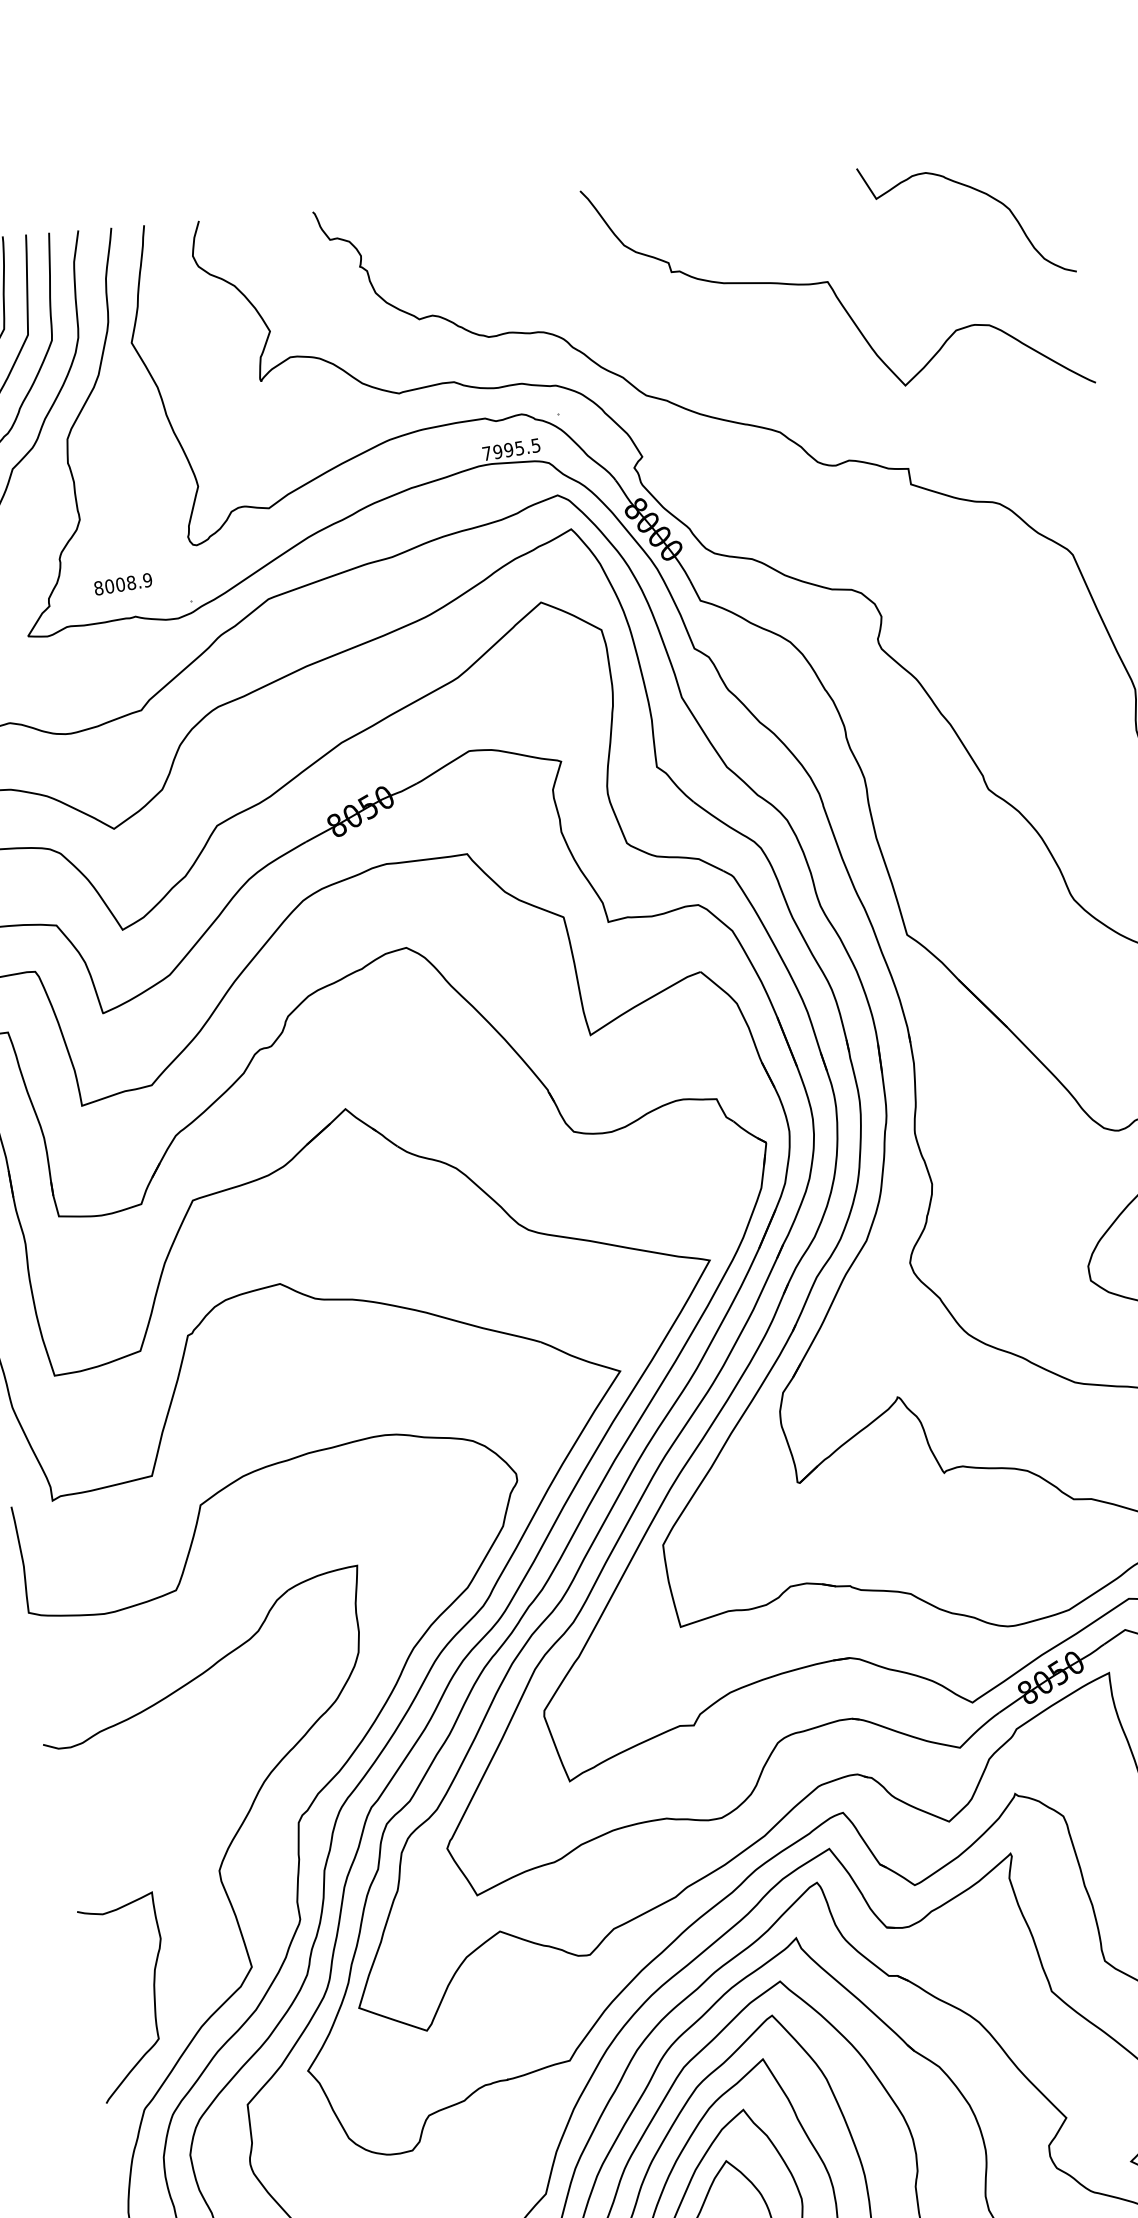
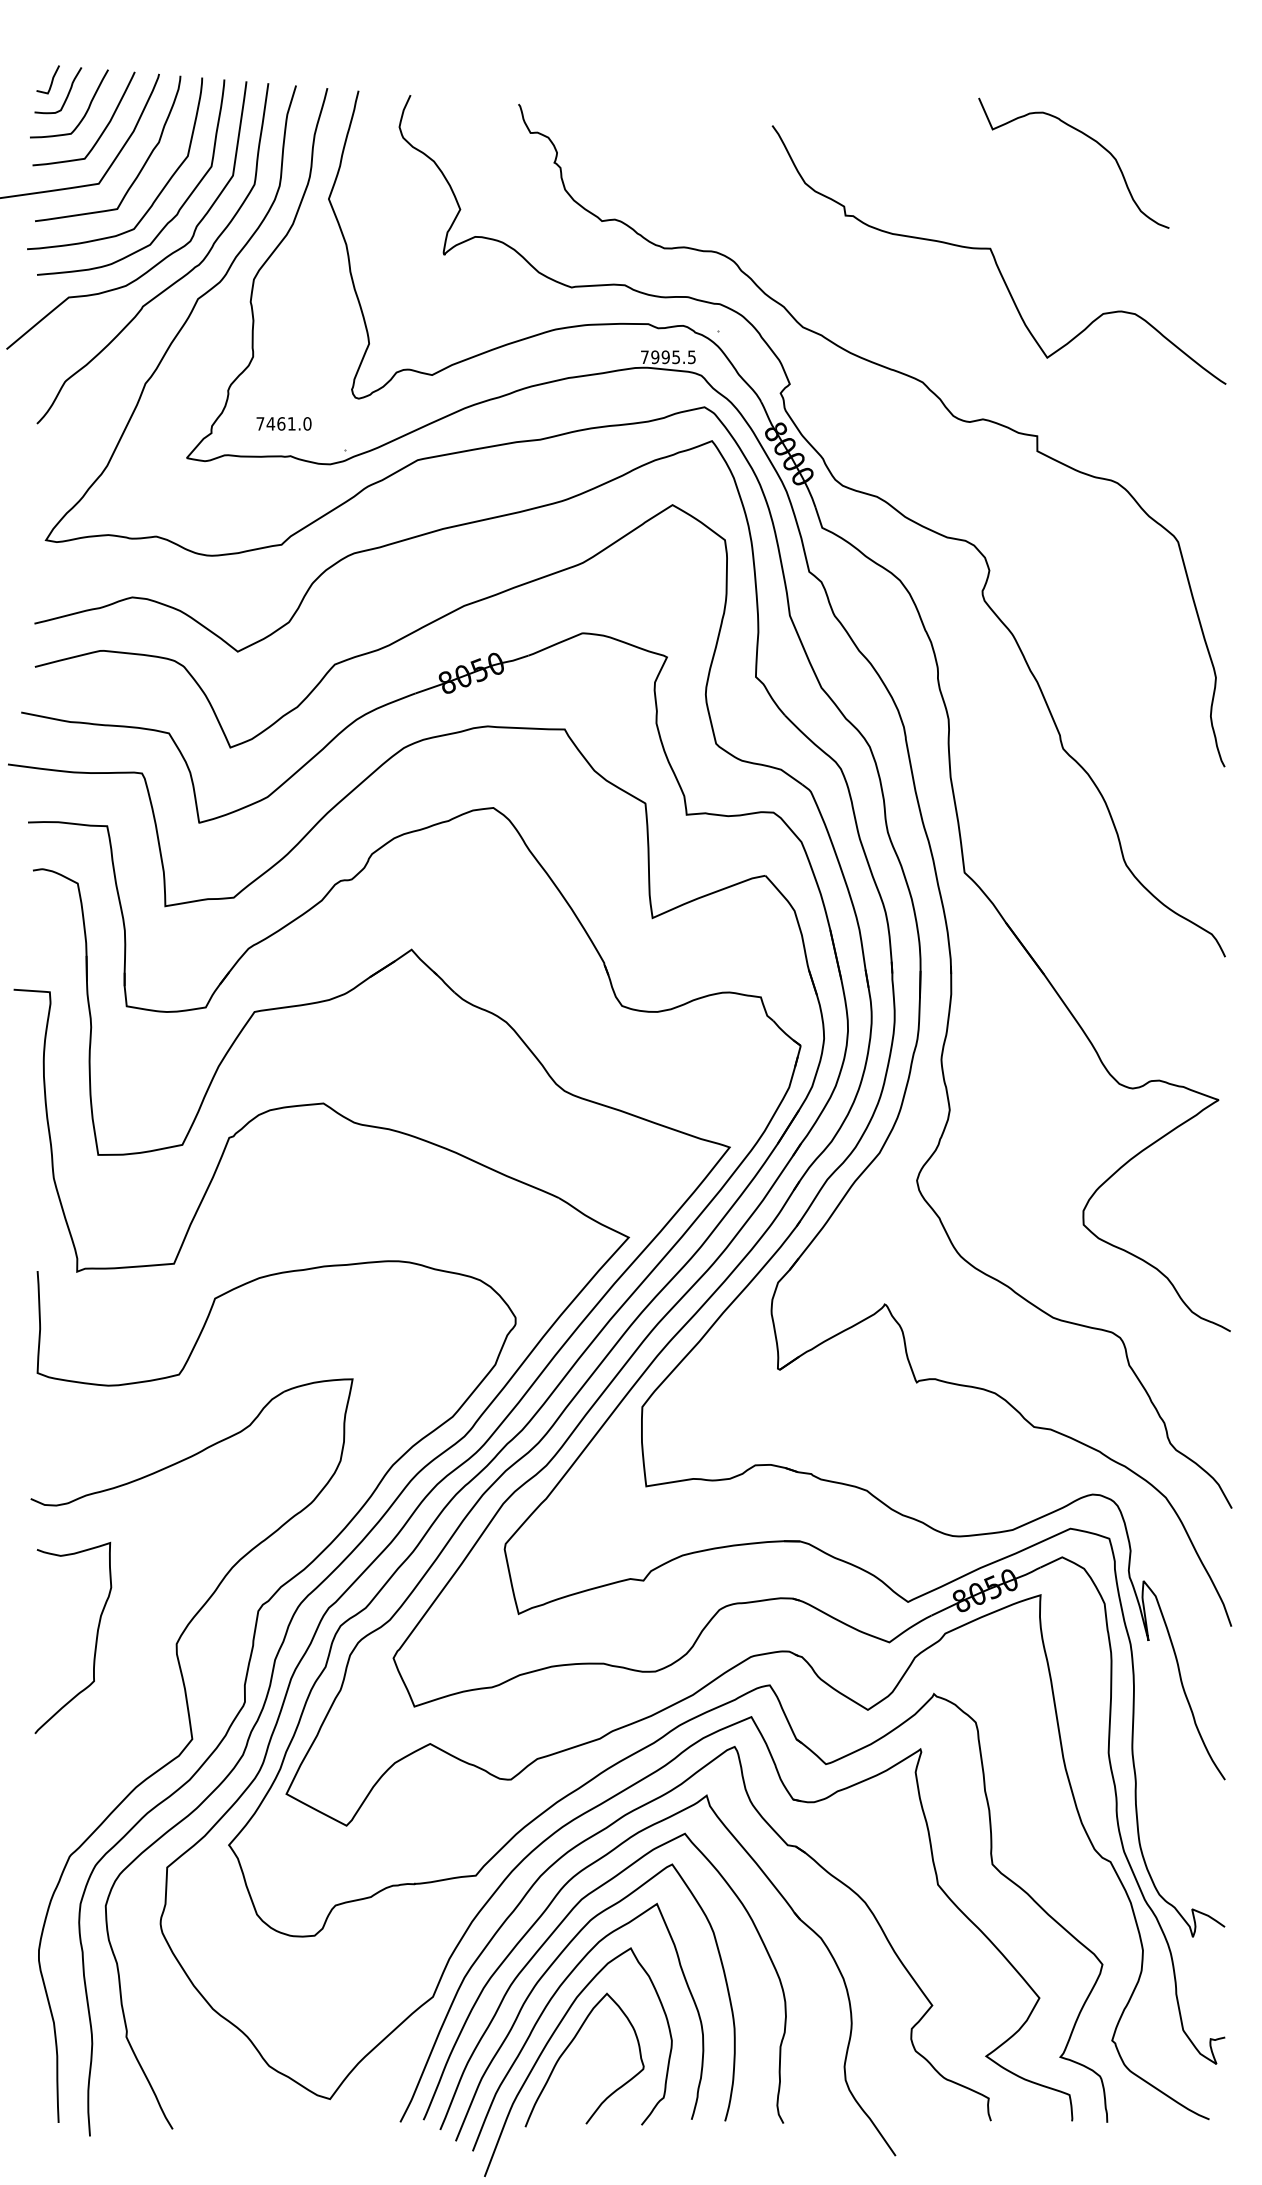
curve: (978, 191) -> (1089, 138), moved
text: (122, 583) -> (283, 423), 8008.9 -> 7461.0
curve: (153, 1996) -> (95, 1640), moved

